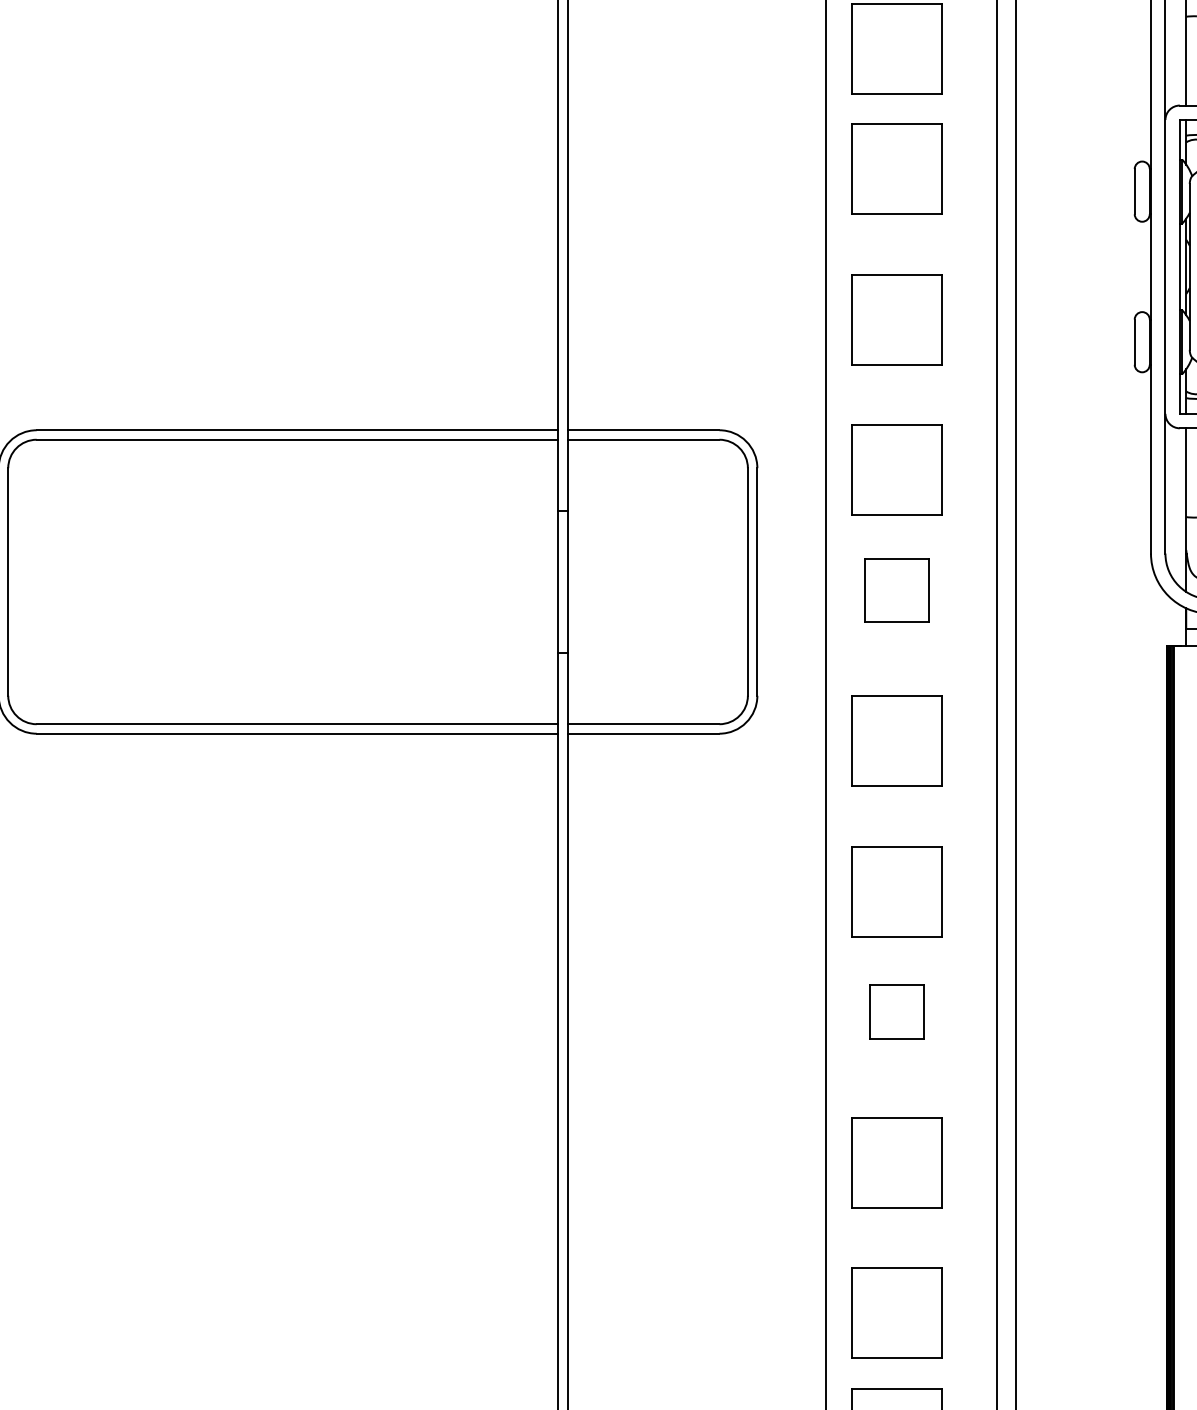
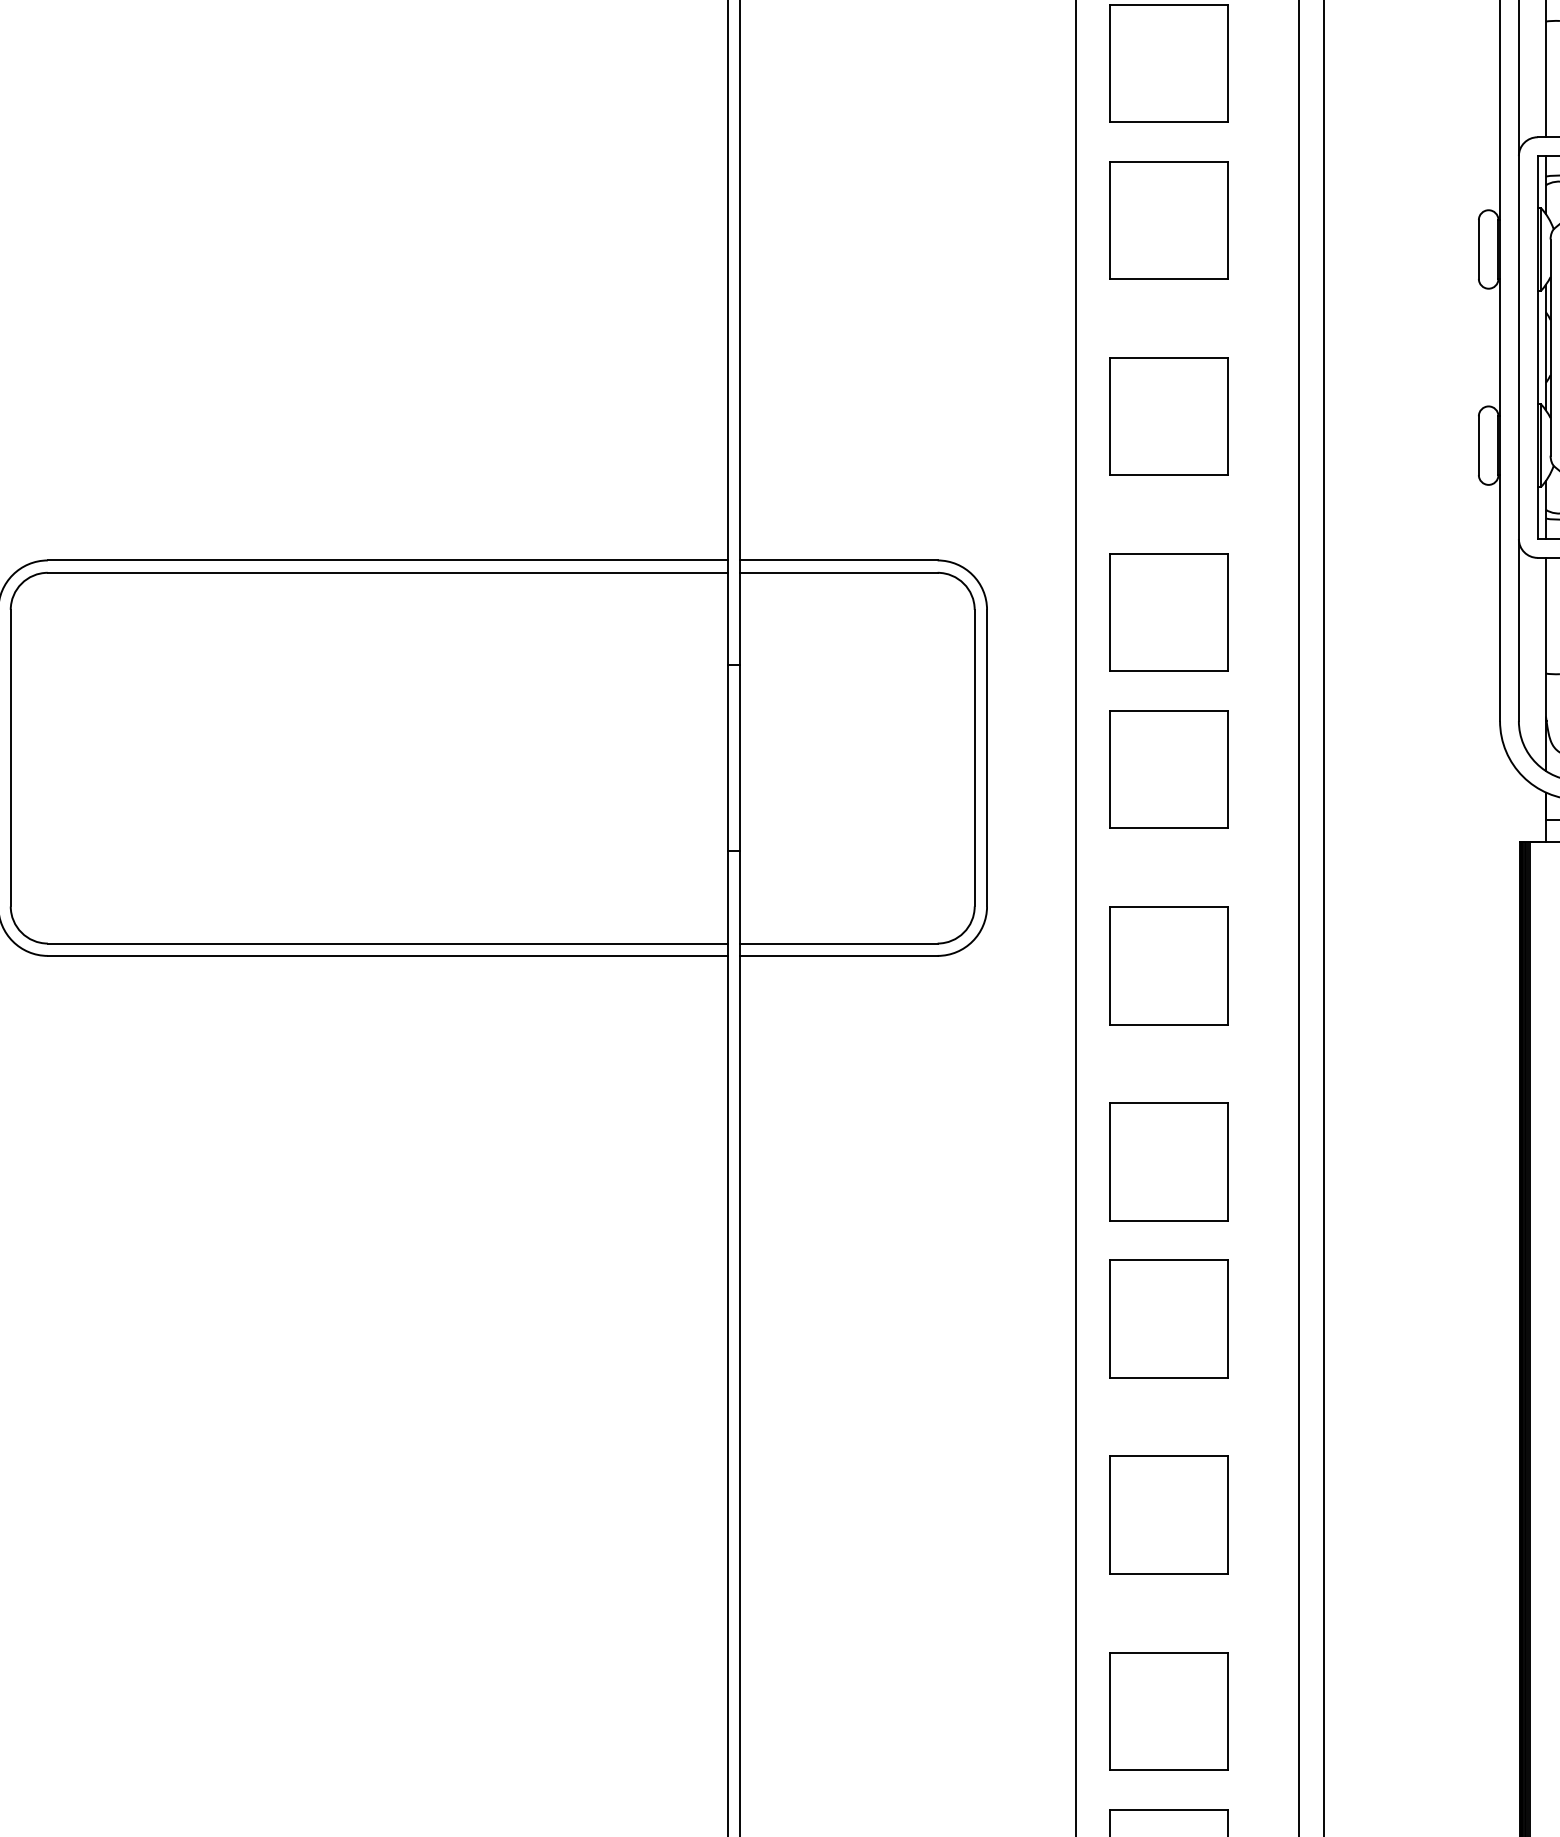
part: (896, 590) -> (1168, 769), size x1.43
part: (896, 1011) -> (1168, 1318), size x1.67

